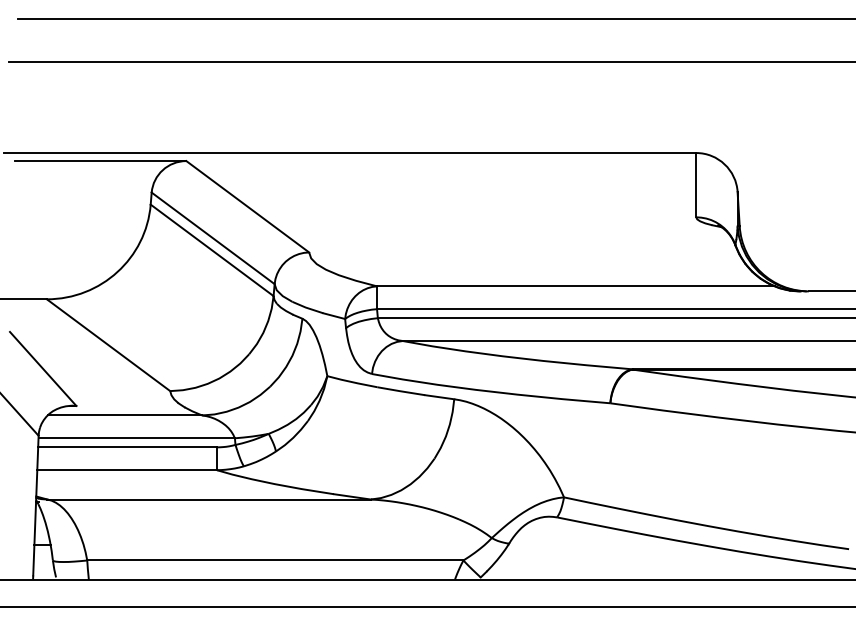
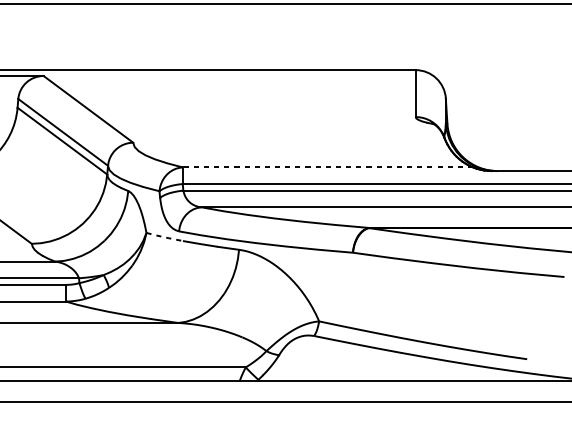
line: (576, 286) -> (328, 167), solid -> dashed
line: (352, 382) -> (164, 237), solid -> dashed

